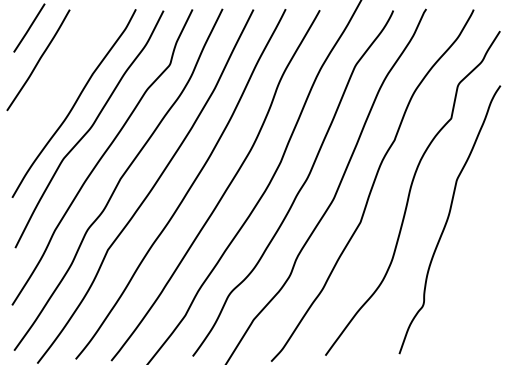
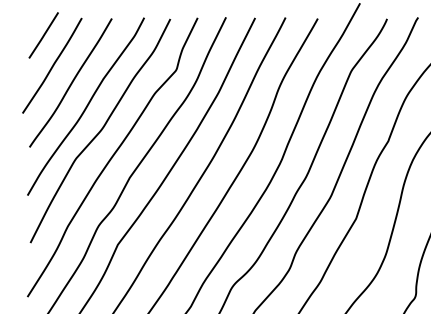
curve: (58, 78) -> (71, 83), added

